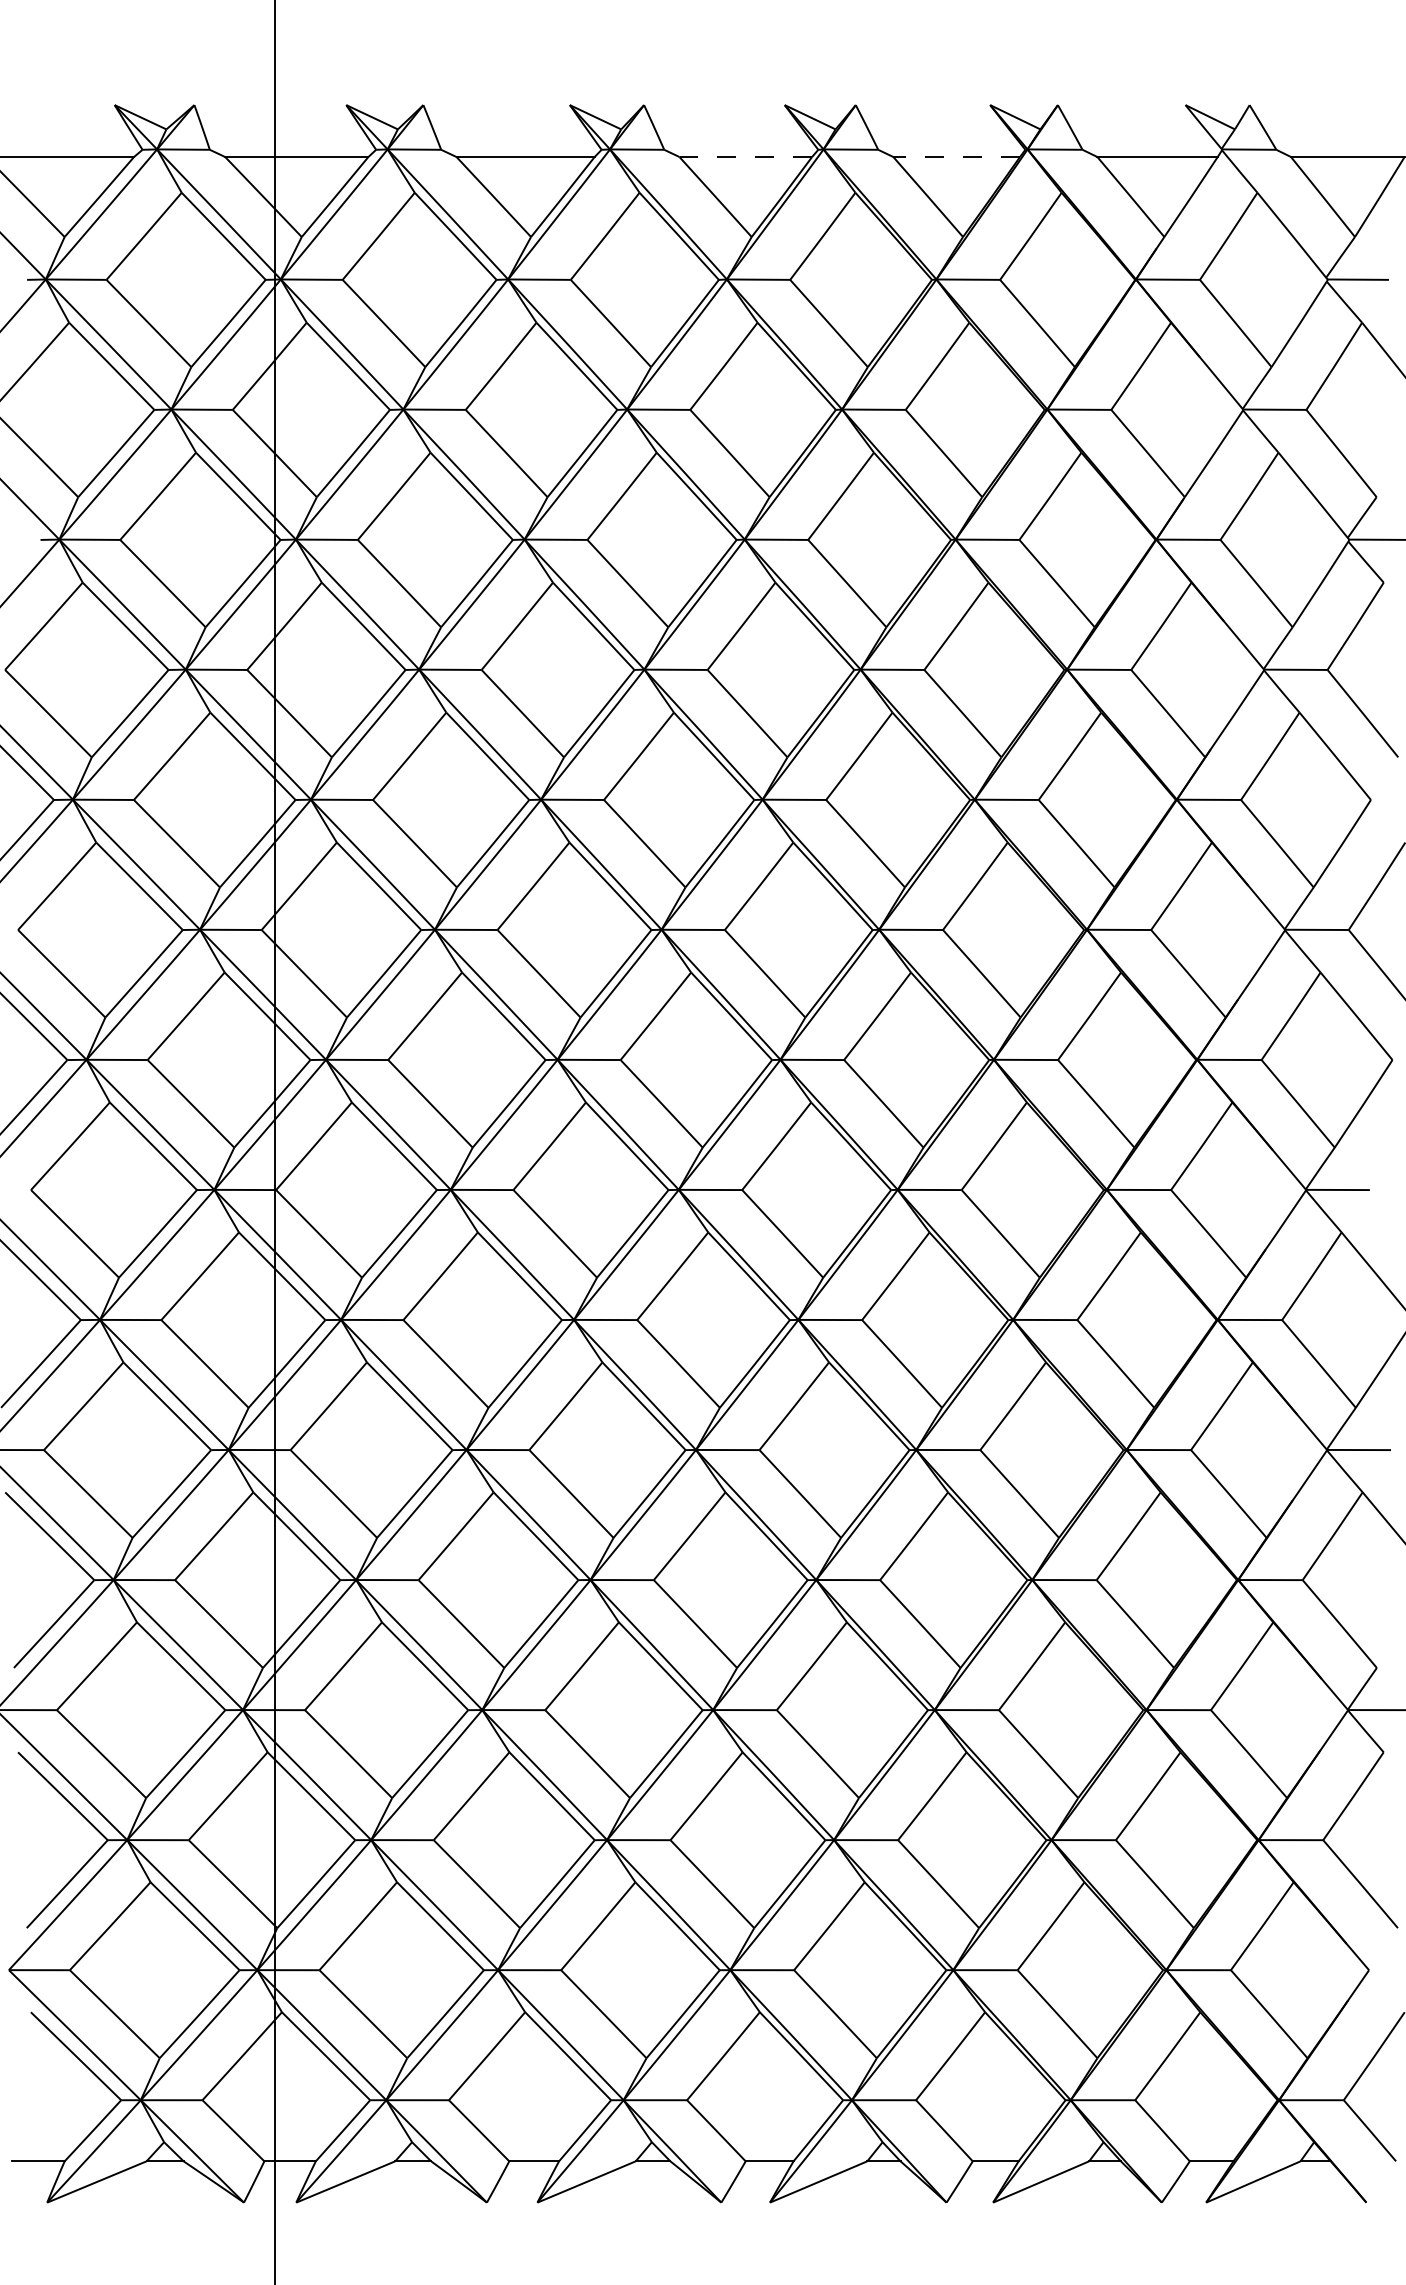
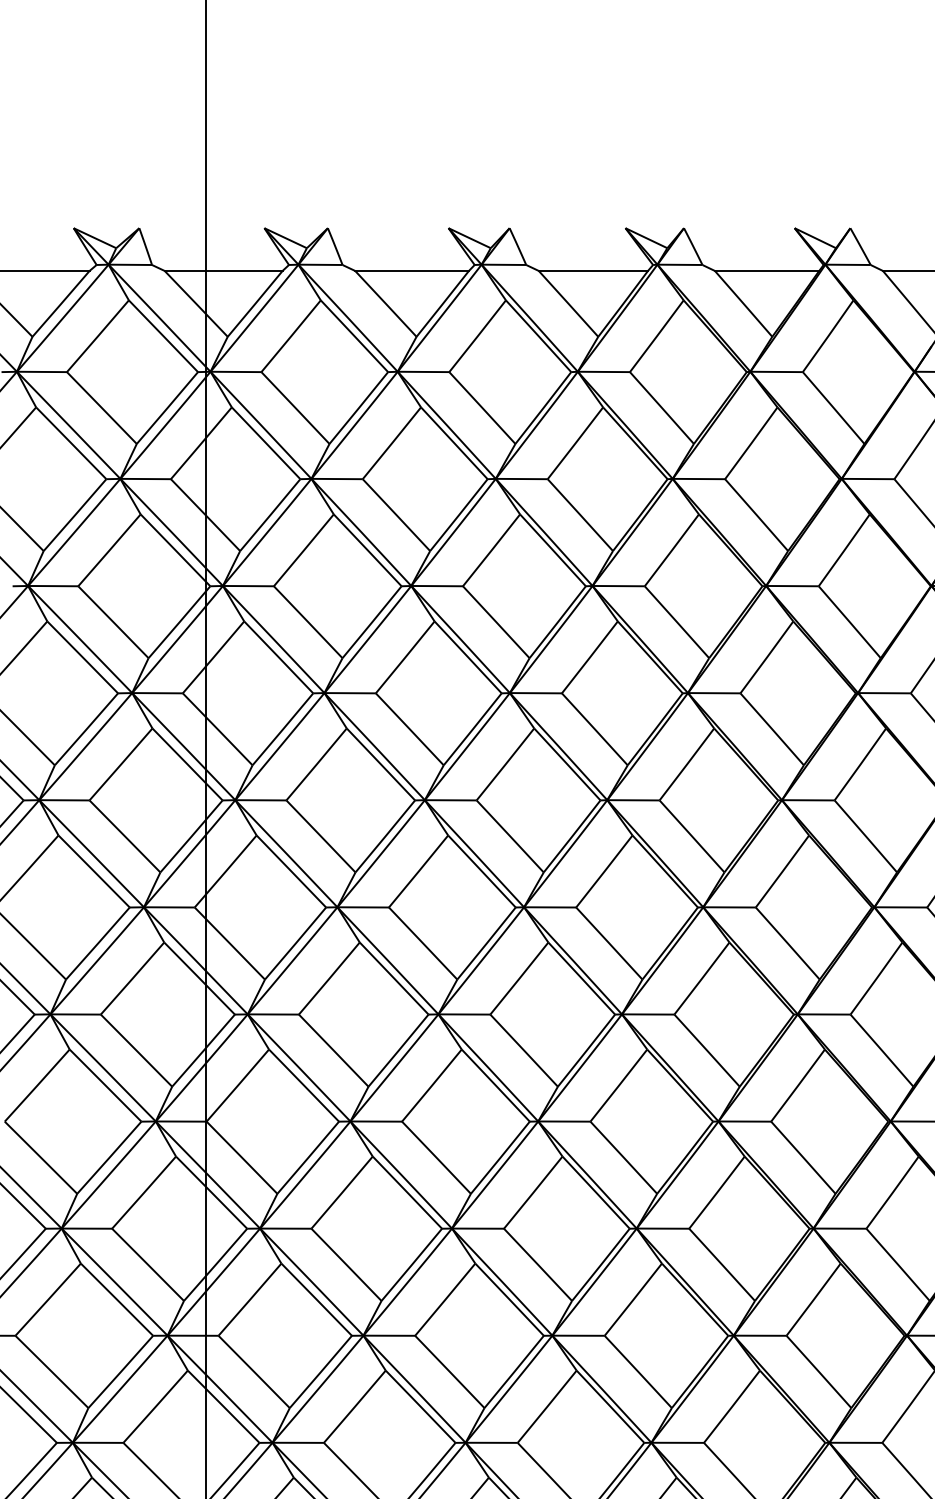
line: (745, 157) -> (593, 271), dashed -> solid
line: (956, 157) -> (766, 271), dashed -> solid

